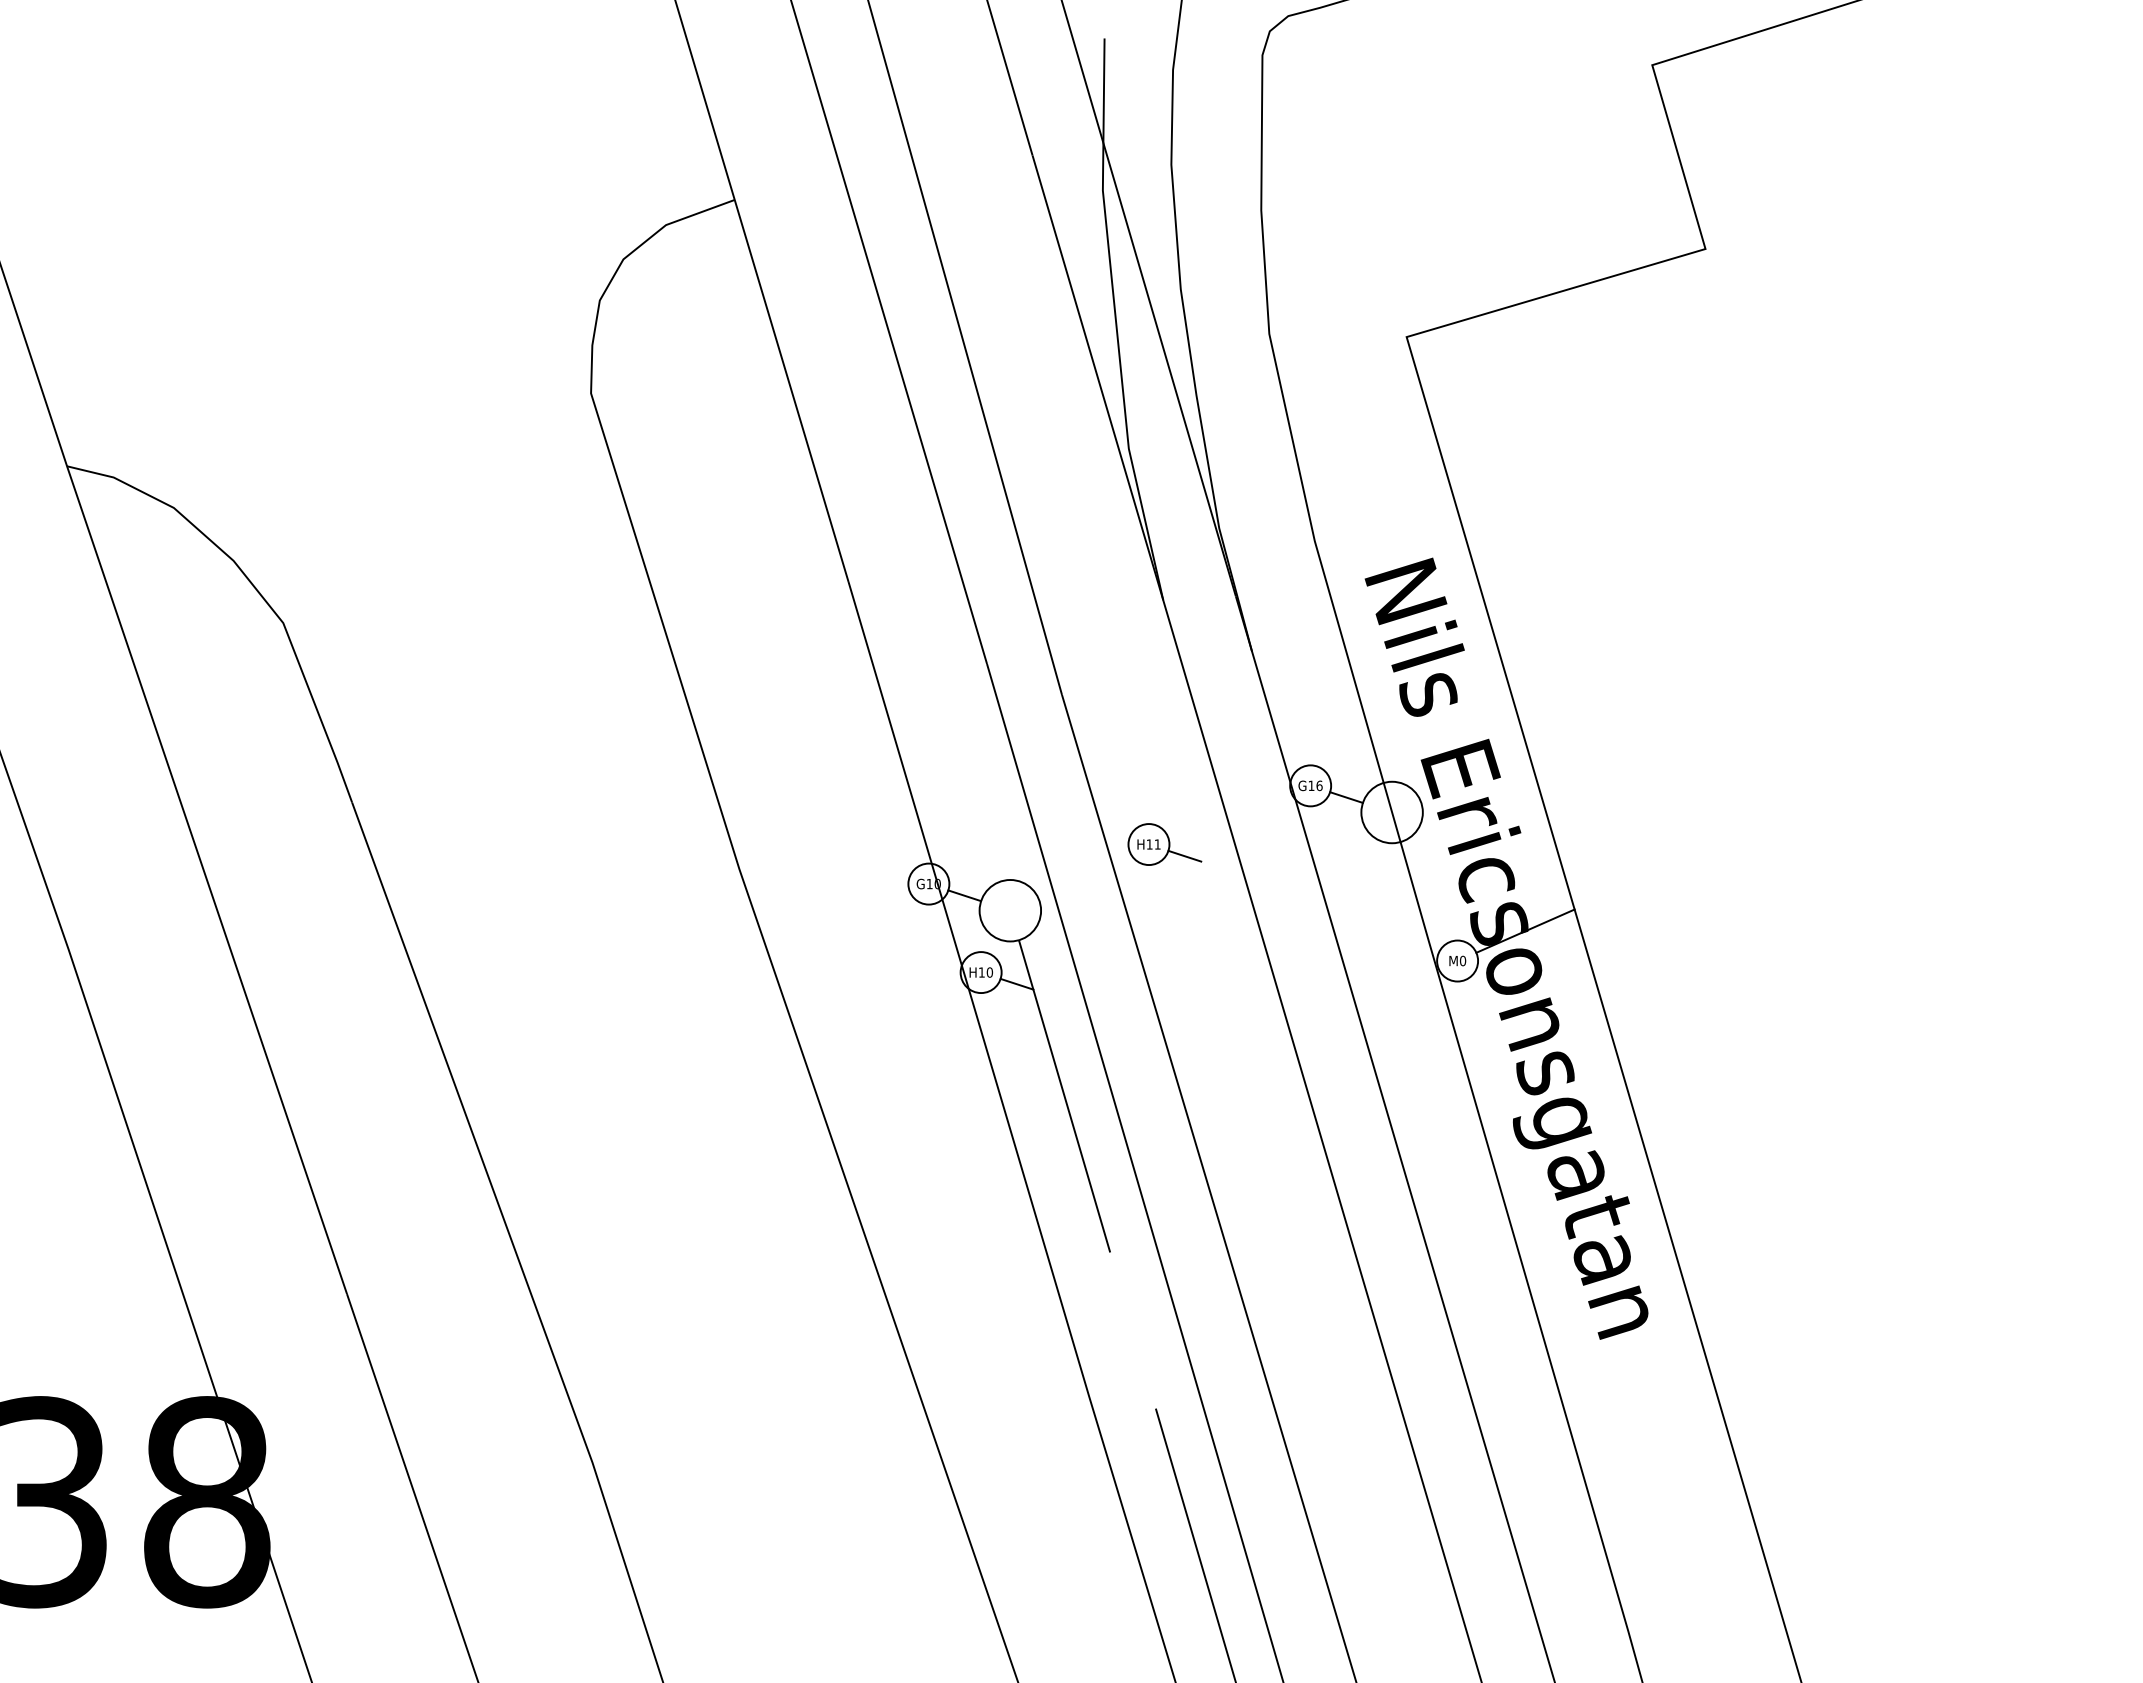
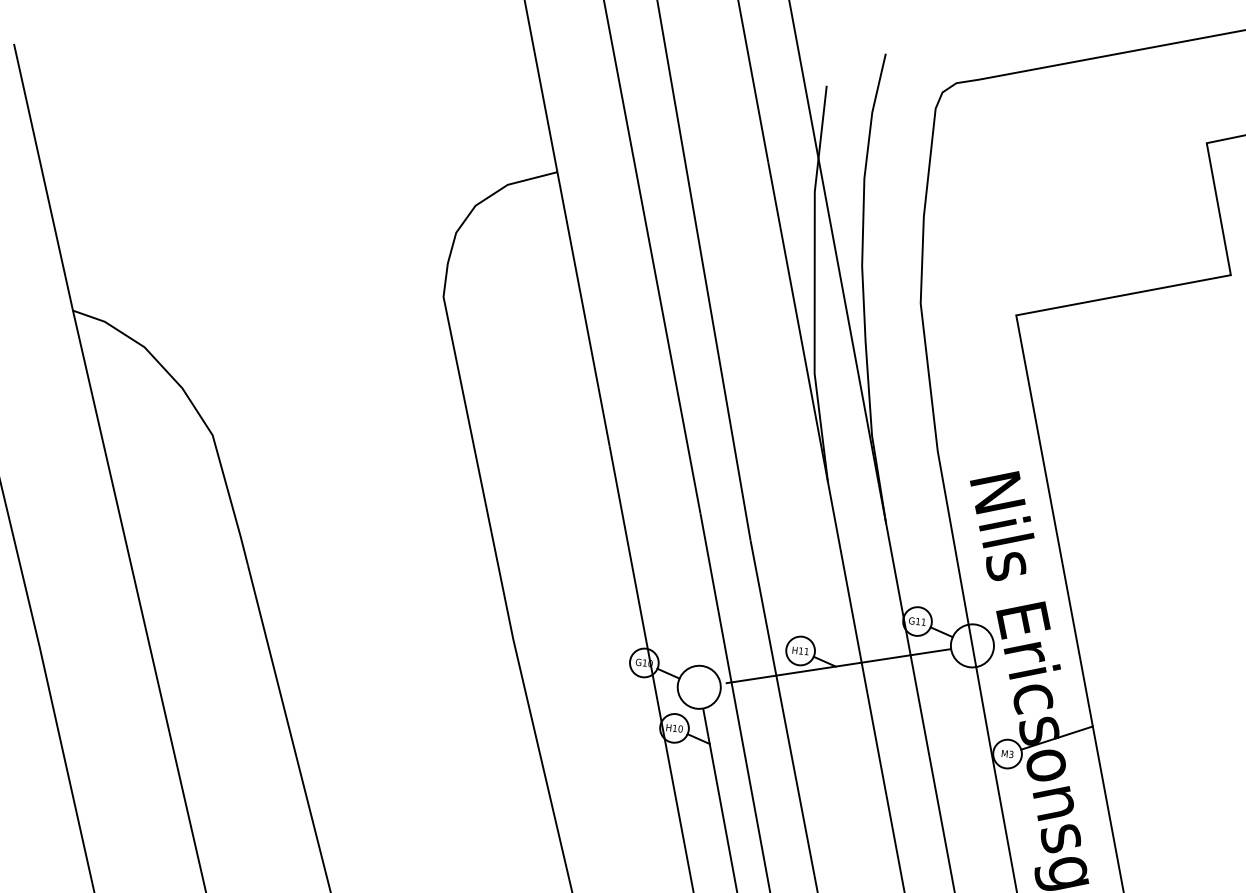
text: (1319, 785) -> (923, 621), G16 -> G11
line: (1201, 861) -> (836, 666), added
text: (1462, 960) -> (1011, 754), M0 -> M3

